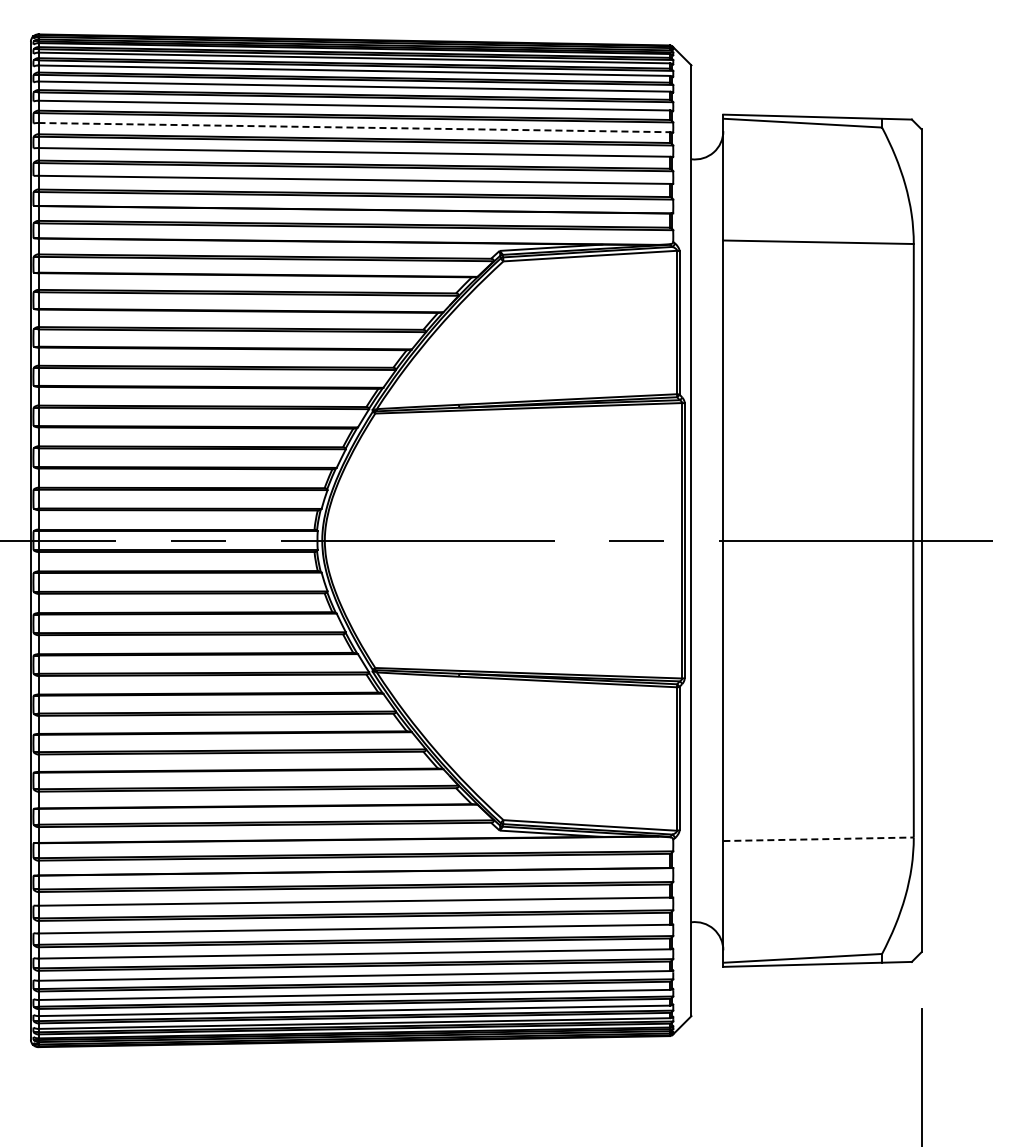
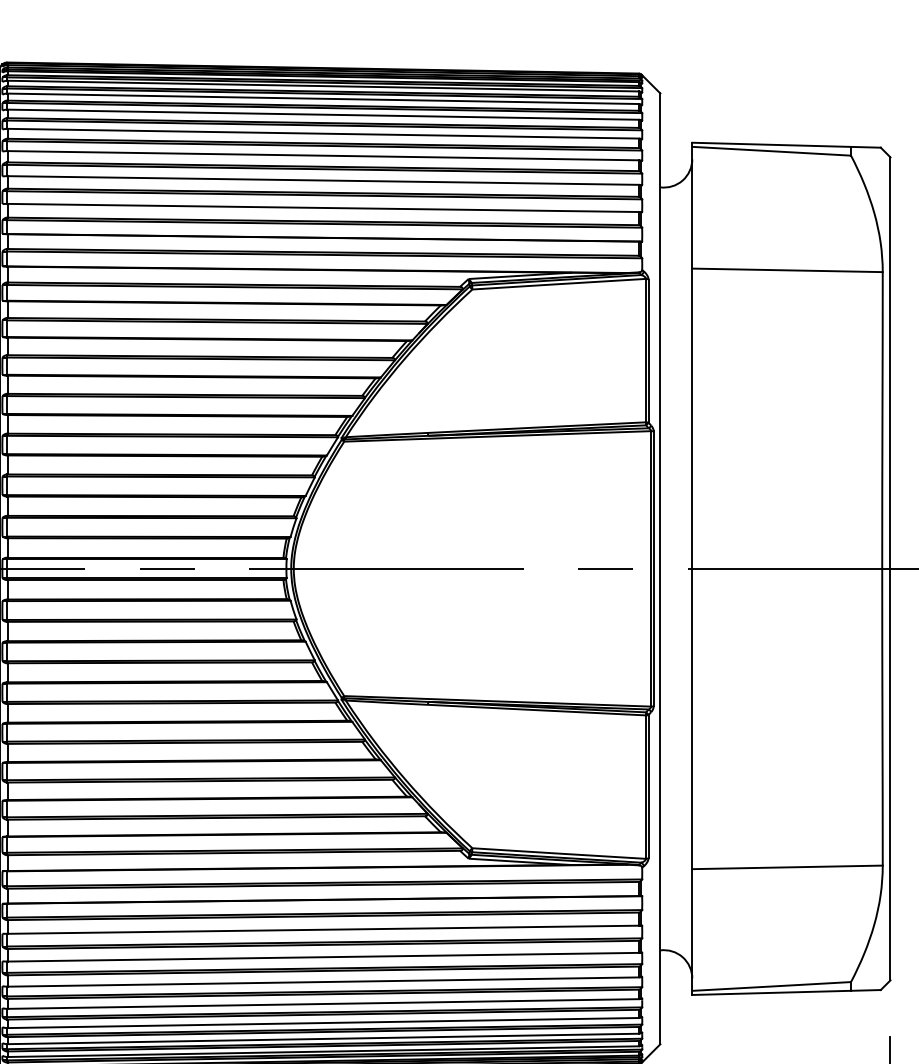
line: (354, 127) -> (323, 155), dashed -> solid
line: (819, 839) -> (788, 867), dashed -> solid

